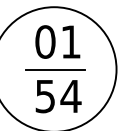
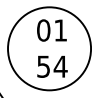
line: (54, 69) -> (49, 48), removed

